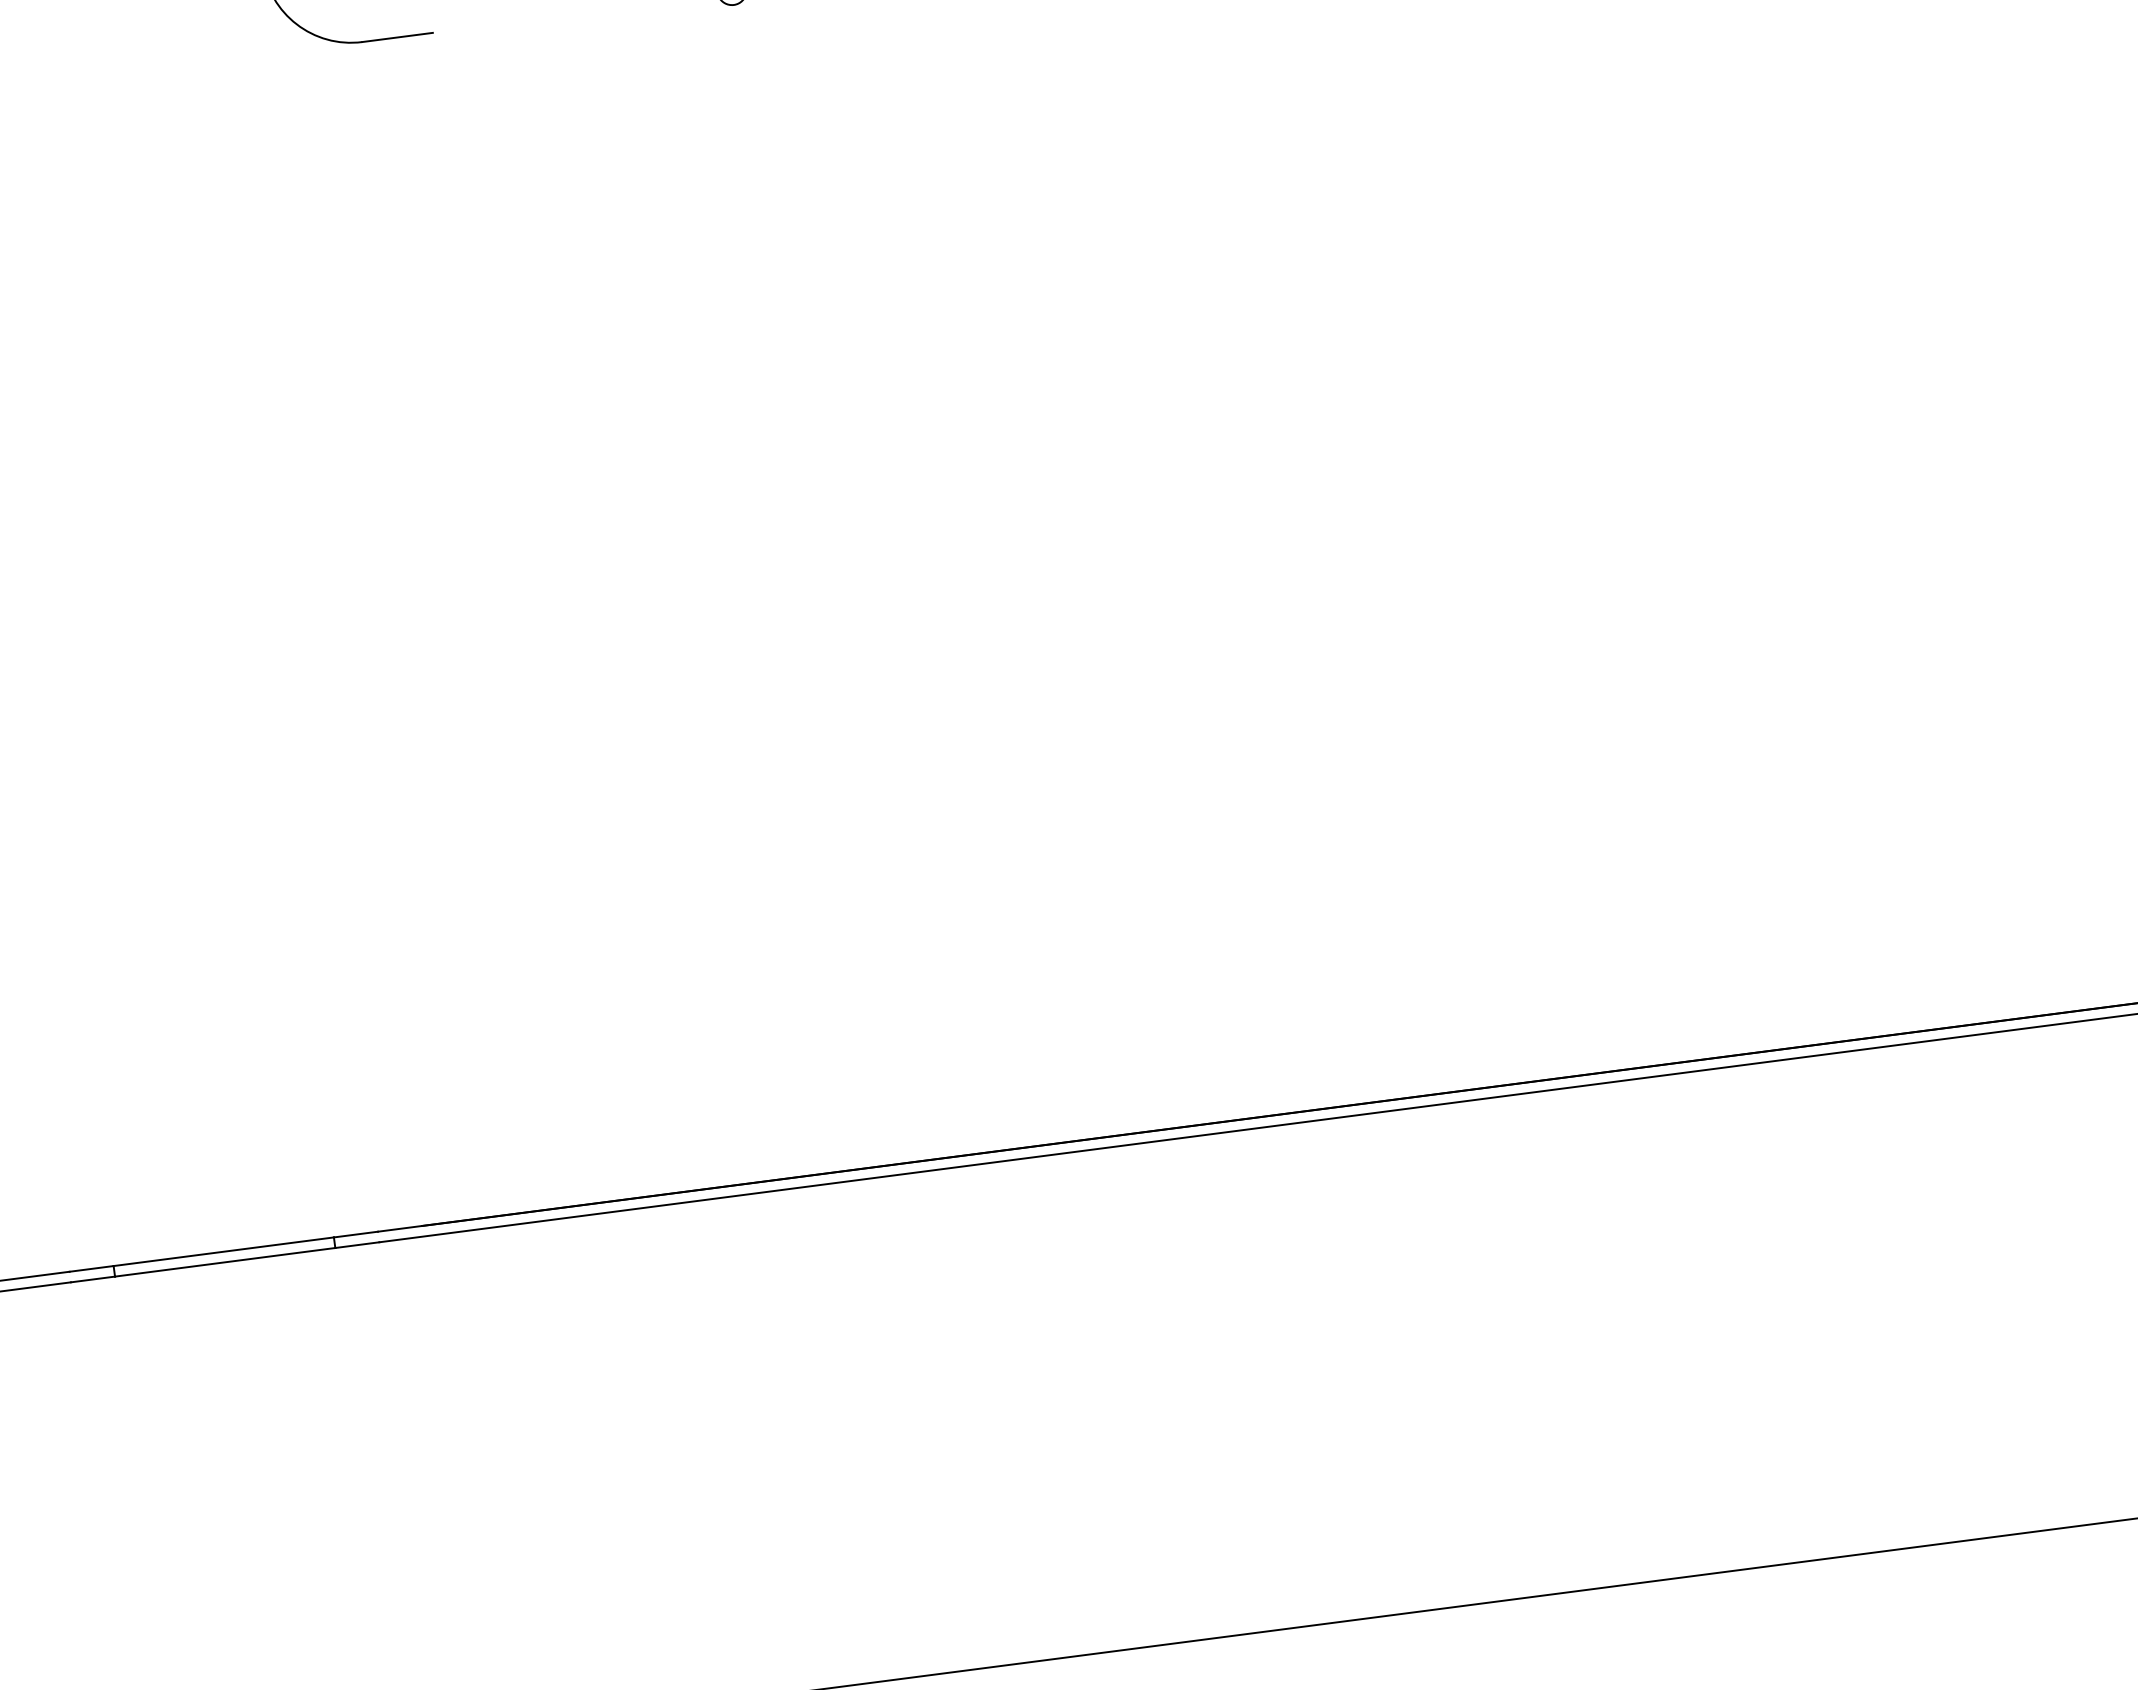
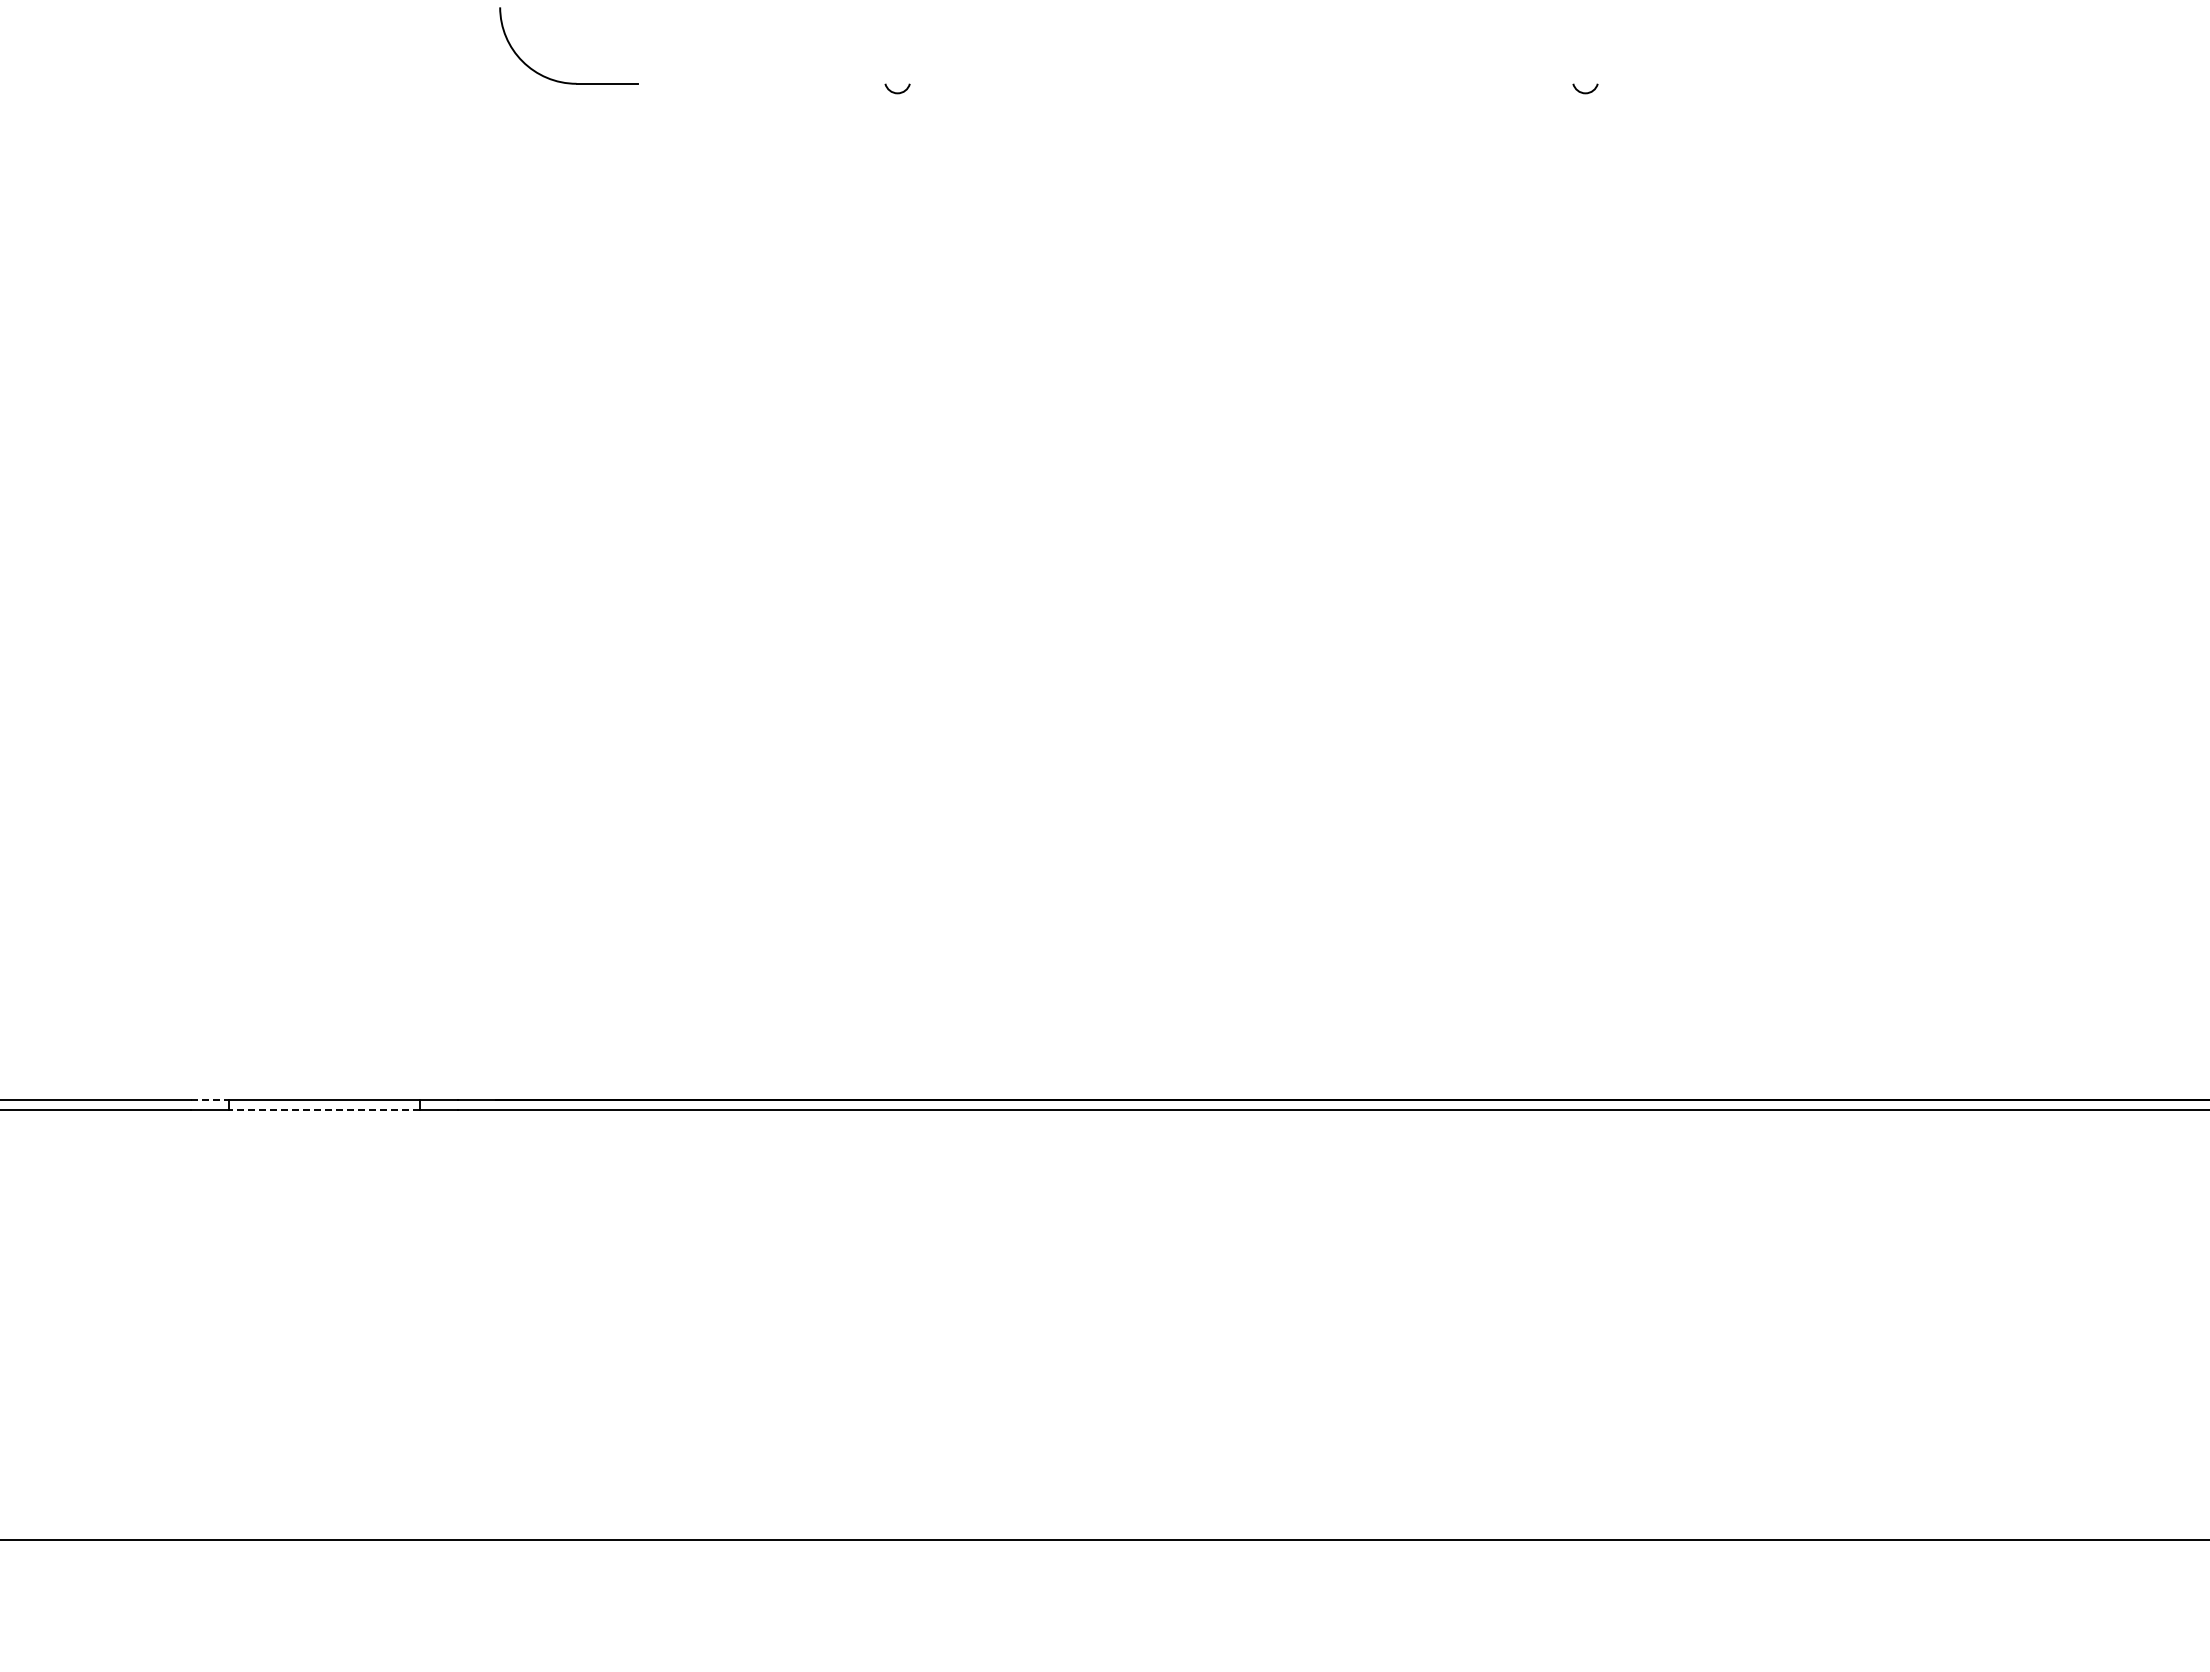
line: (225, 1262) -> (324, 1109), solid -> dashed
line: (92, 1268) -> (210, 1100), solid -> dashed

